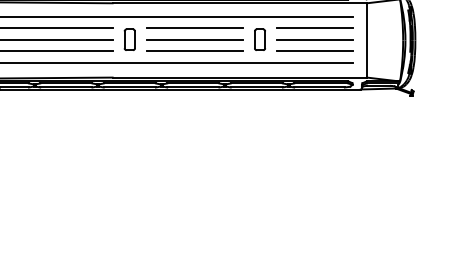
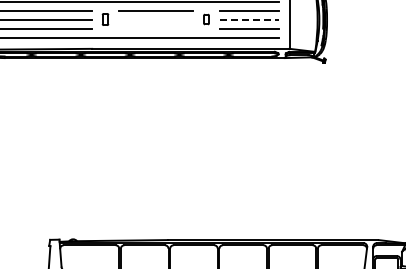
part: (129, 39) -> (105, 19), size x0.7
line: (194, 39) -> (155, 19), removed
part: (259, 39) -> (206, 19), size x0.6
line: (315, 39) -> (249, 19), solid -> dashed
line: (194, 51) -> (155, 28), removed

